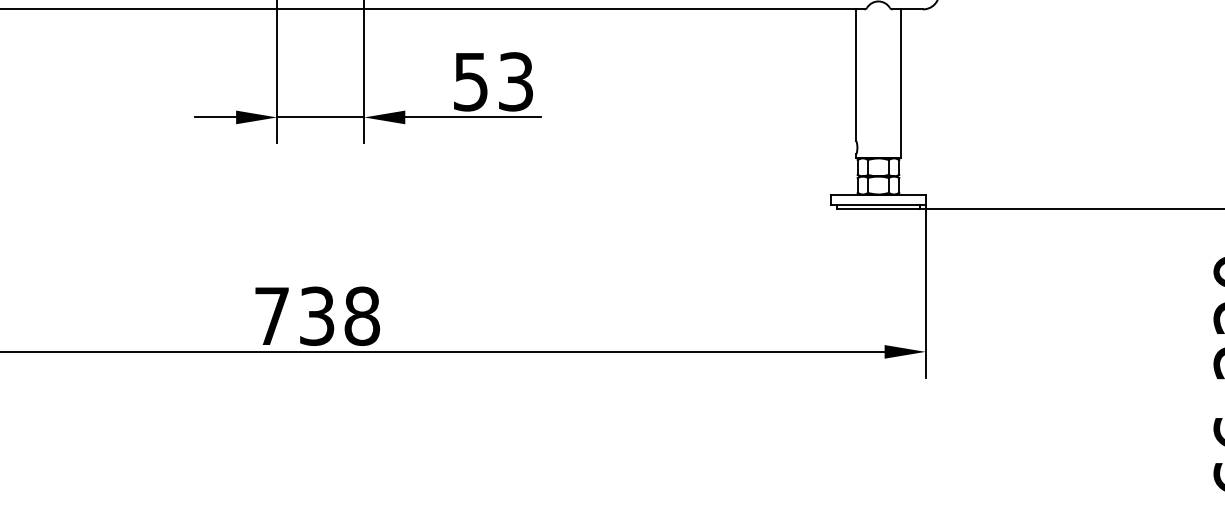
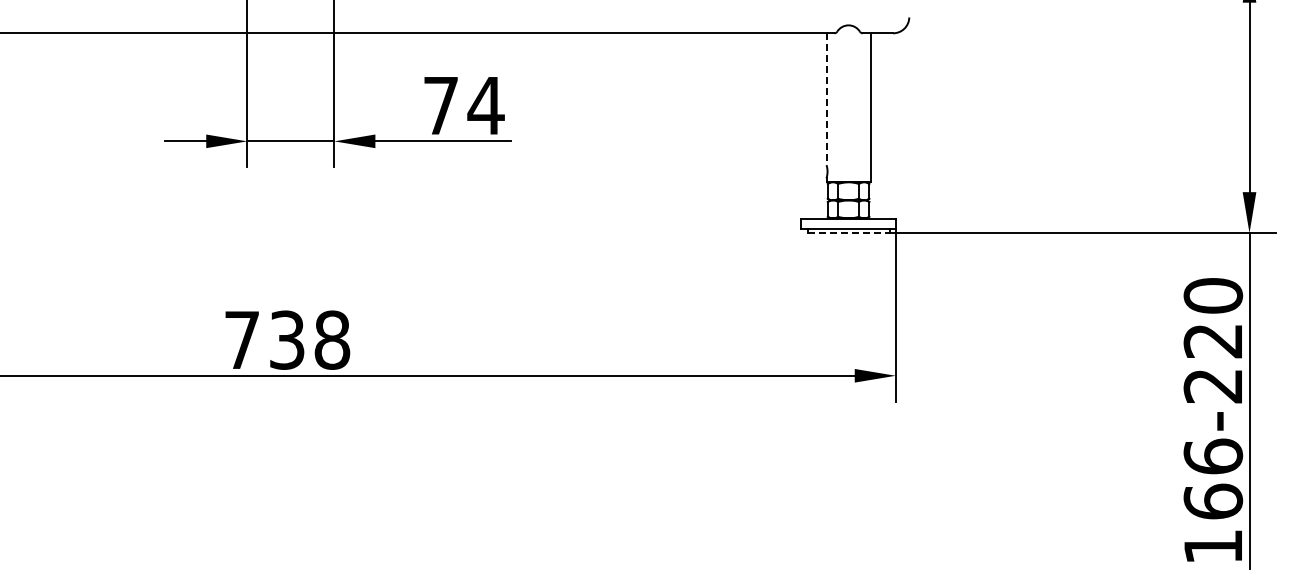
line: (856, 75) -> (826, 99), solid -> dashed
text: (494, 81) -> (464, 105), 53 -> 74
line: (879, 209) -> (849, 233), solid -> dashed

